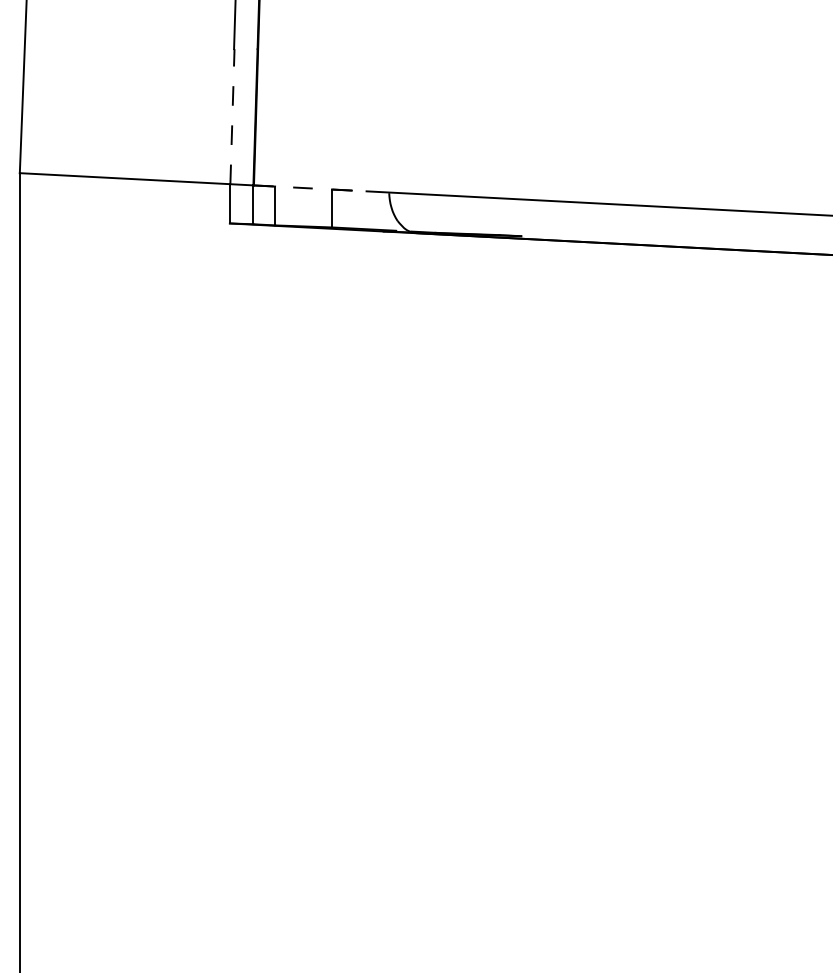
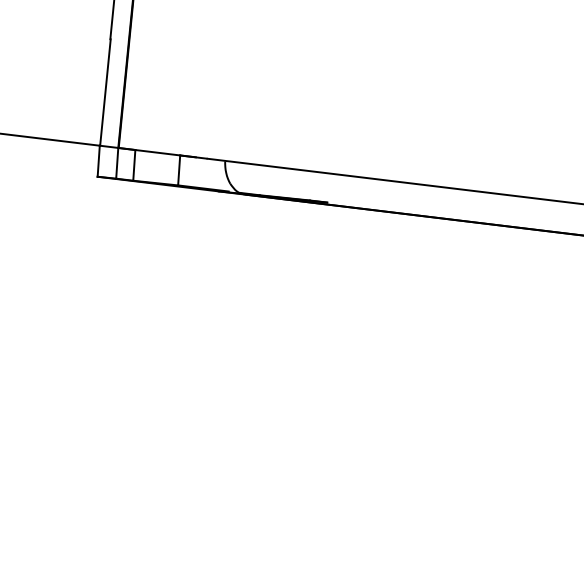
line: (232, 116) -> (105, 92), dashed -> solid
line: (309, 188) -> (162, 153), dashed -> solid

